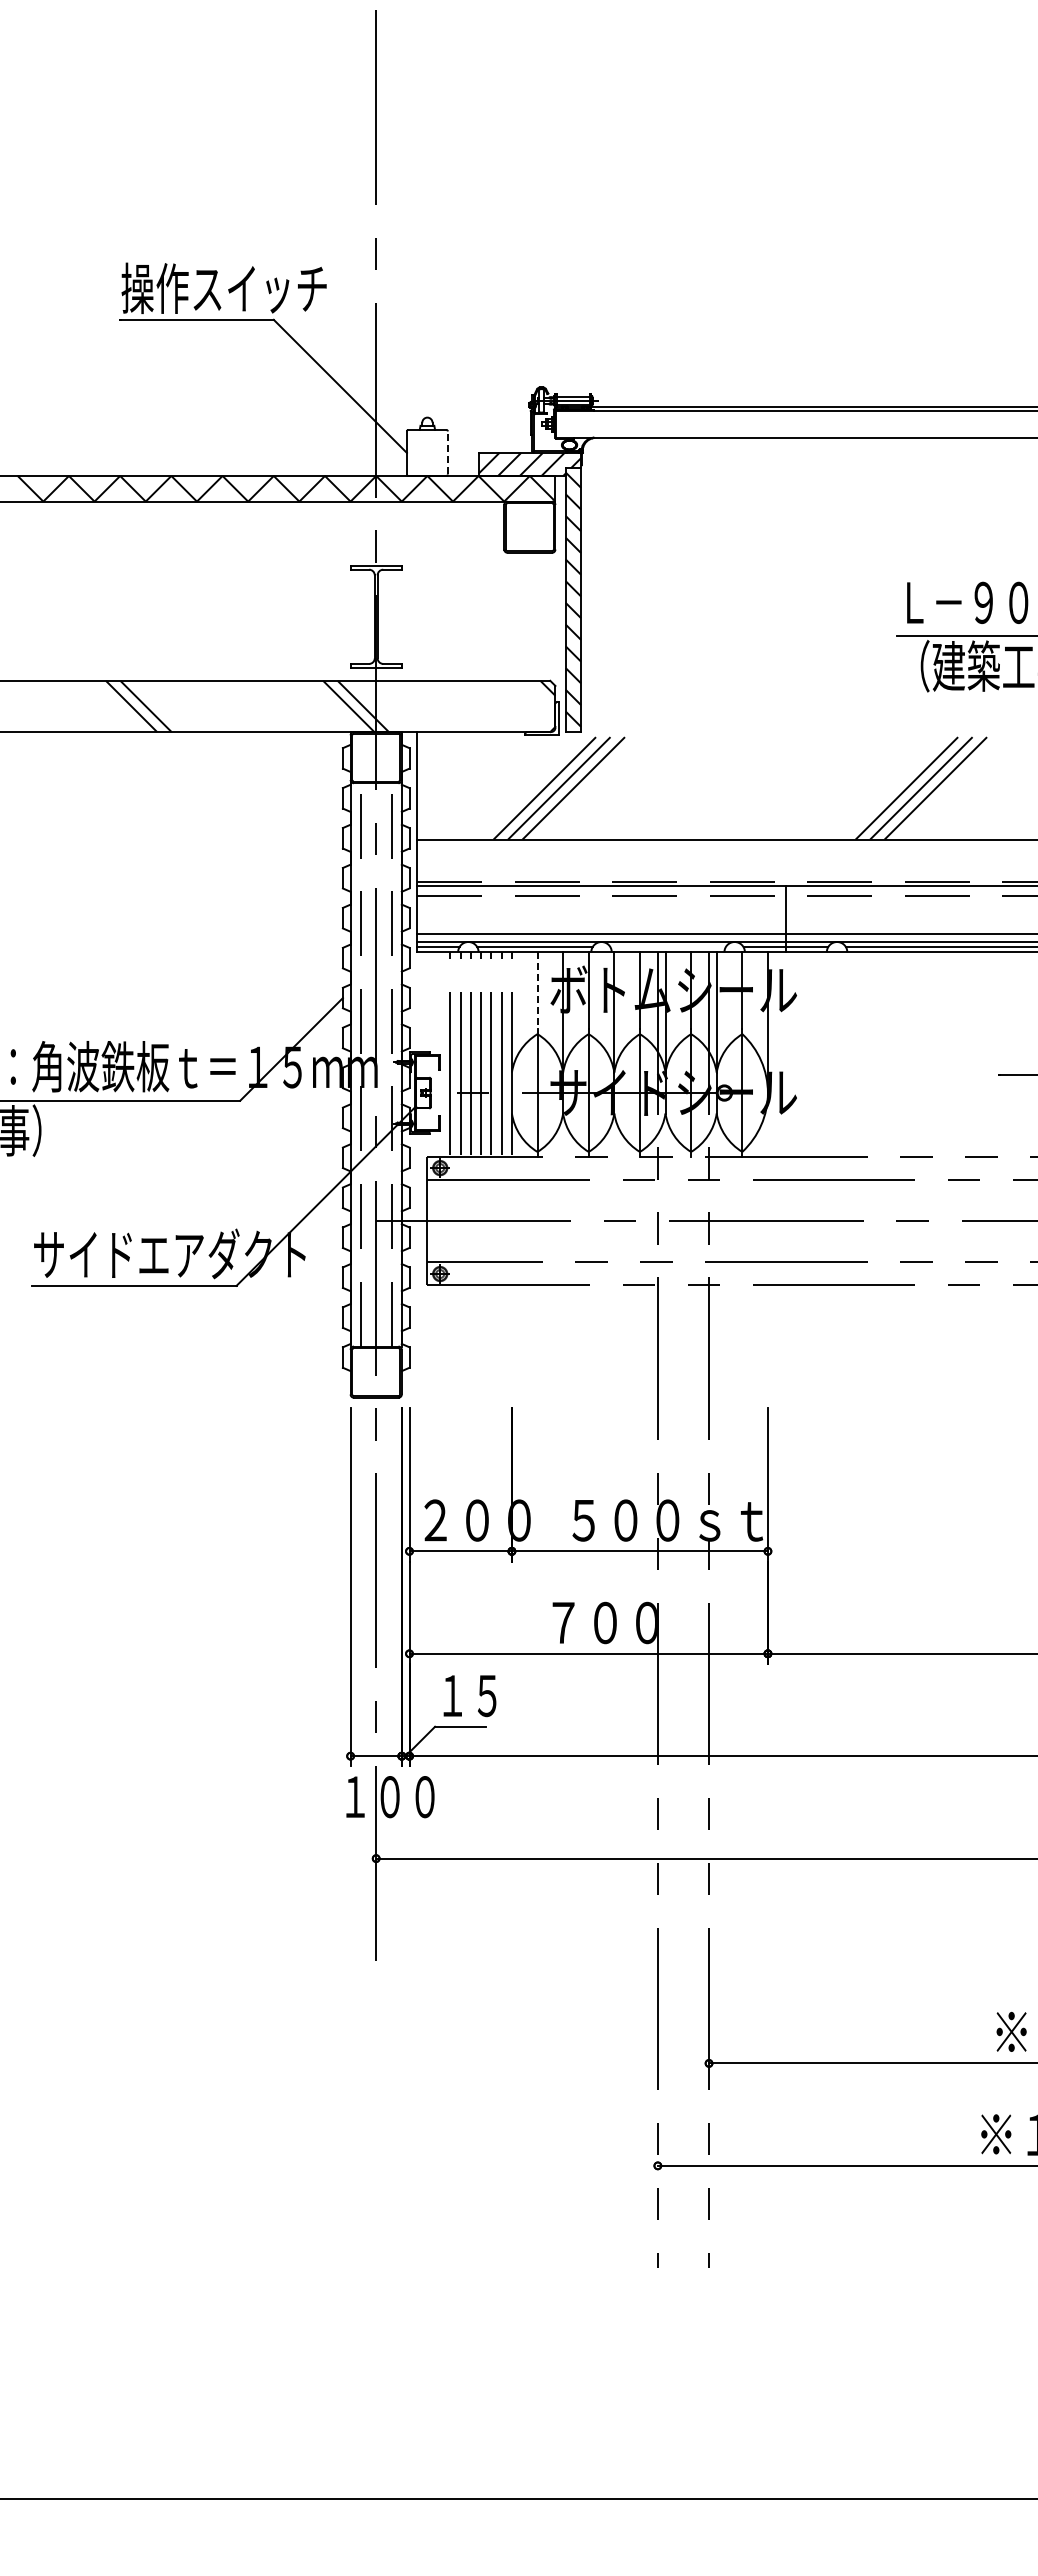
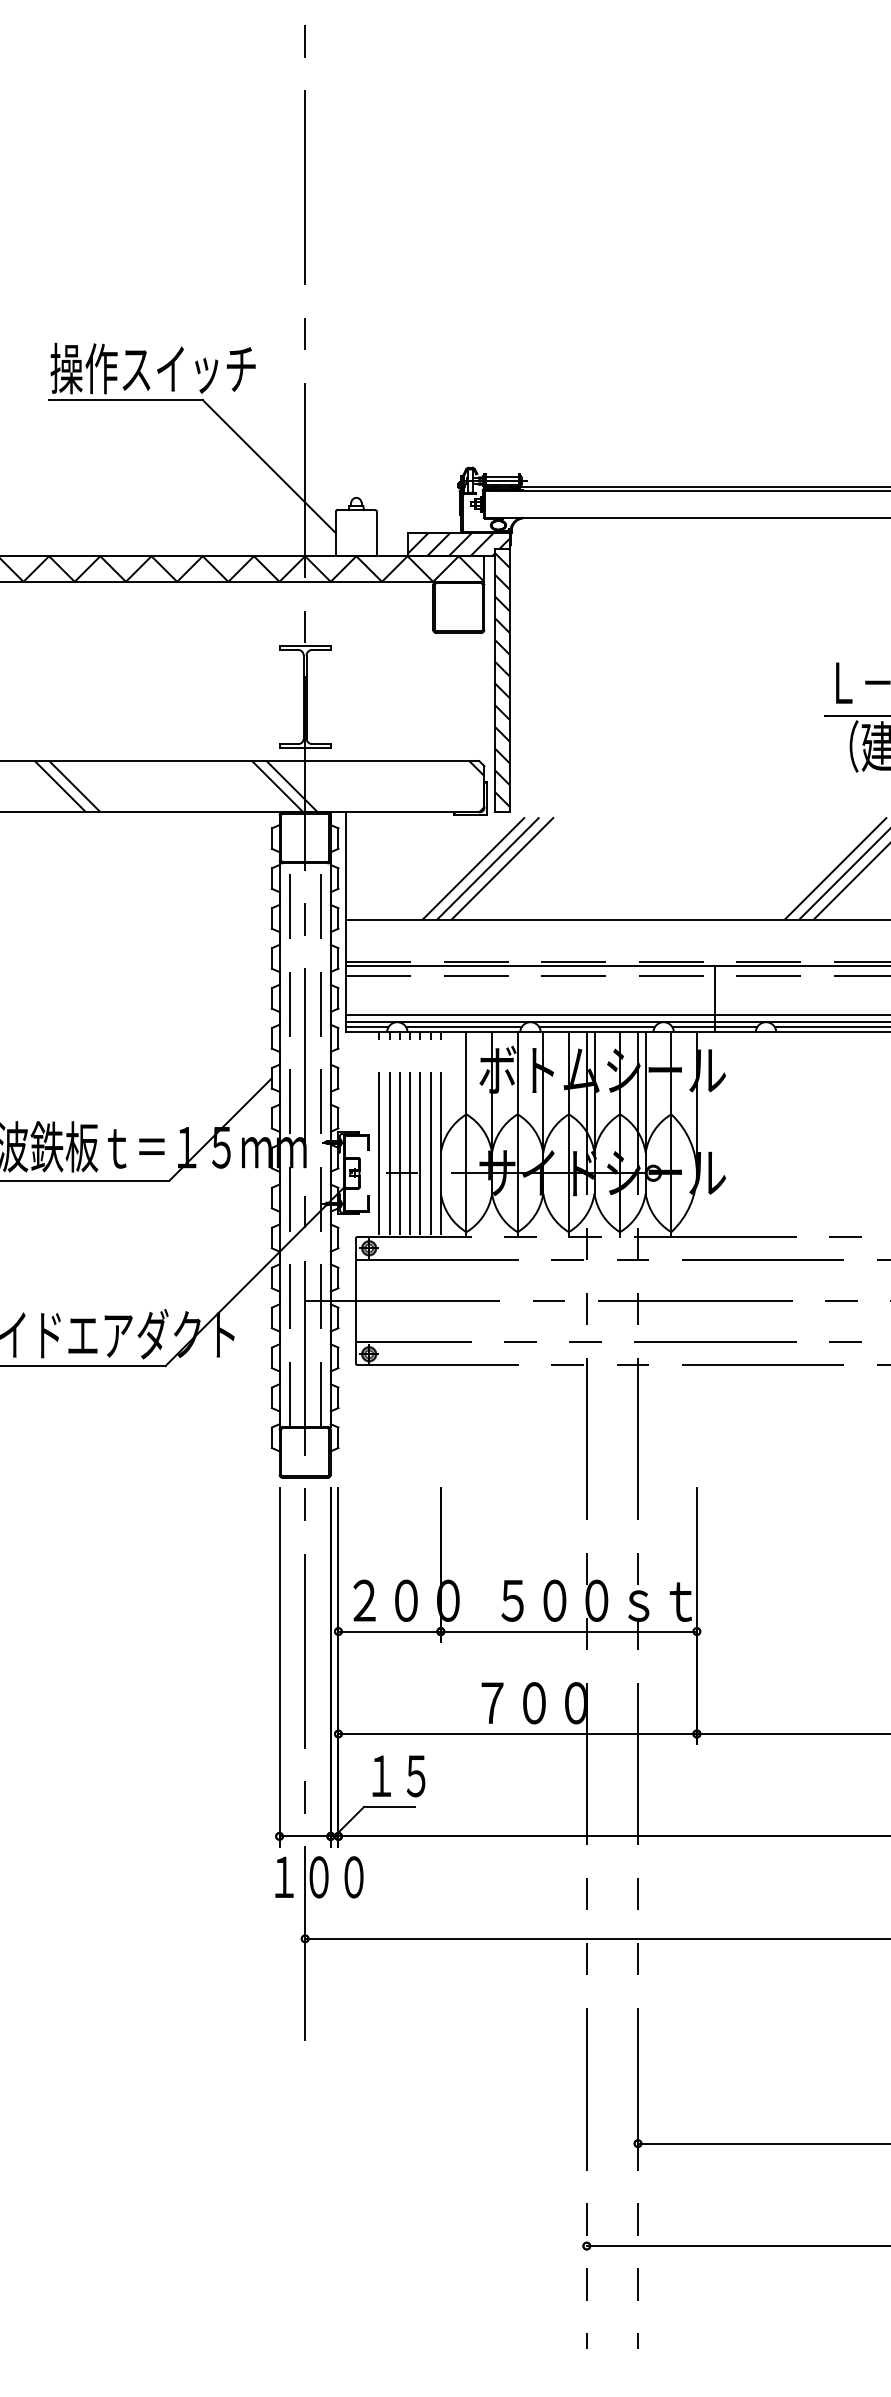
line: (447, 452) -> (376, 532), dashed -> solid
line: (667, 947) -> (596, 1027), added
line: (537, 991) -> (466, 1071), dashed -> solid

